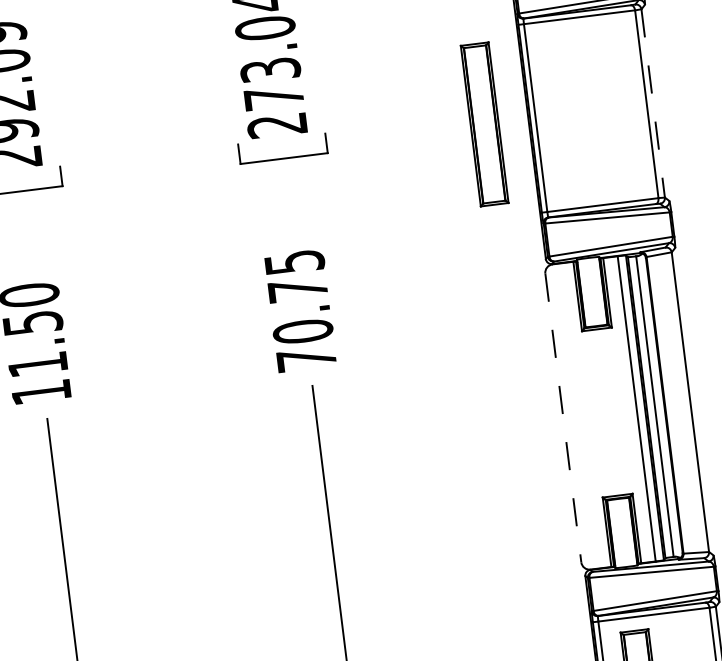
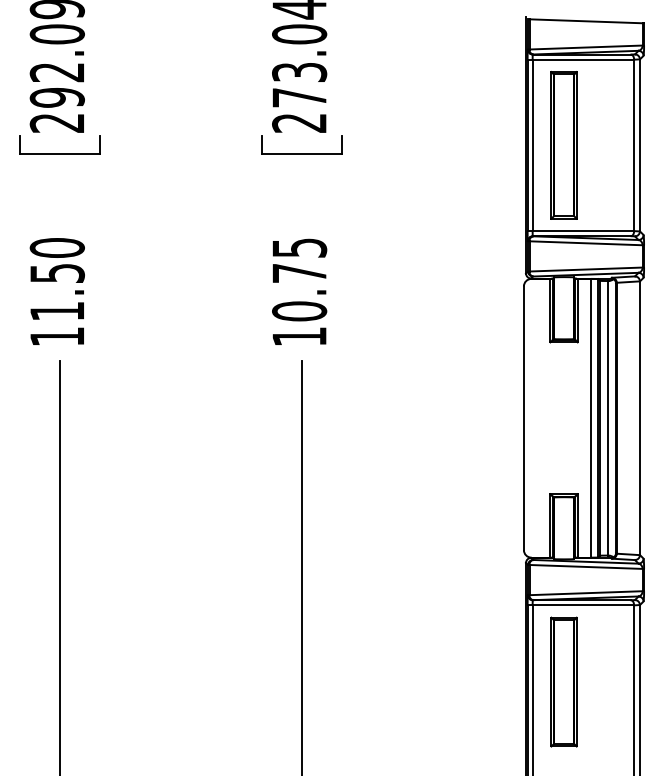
line: (652, 103) -> (639, 145), dashed -> solid
part: (484, 124) -> (563, 145), moved
text: (306, 359) -> (299, 336), 70.75 -> 10.75
line: (562, 418) -> (523, 418), dashed -> solid

